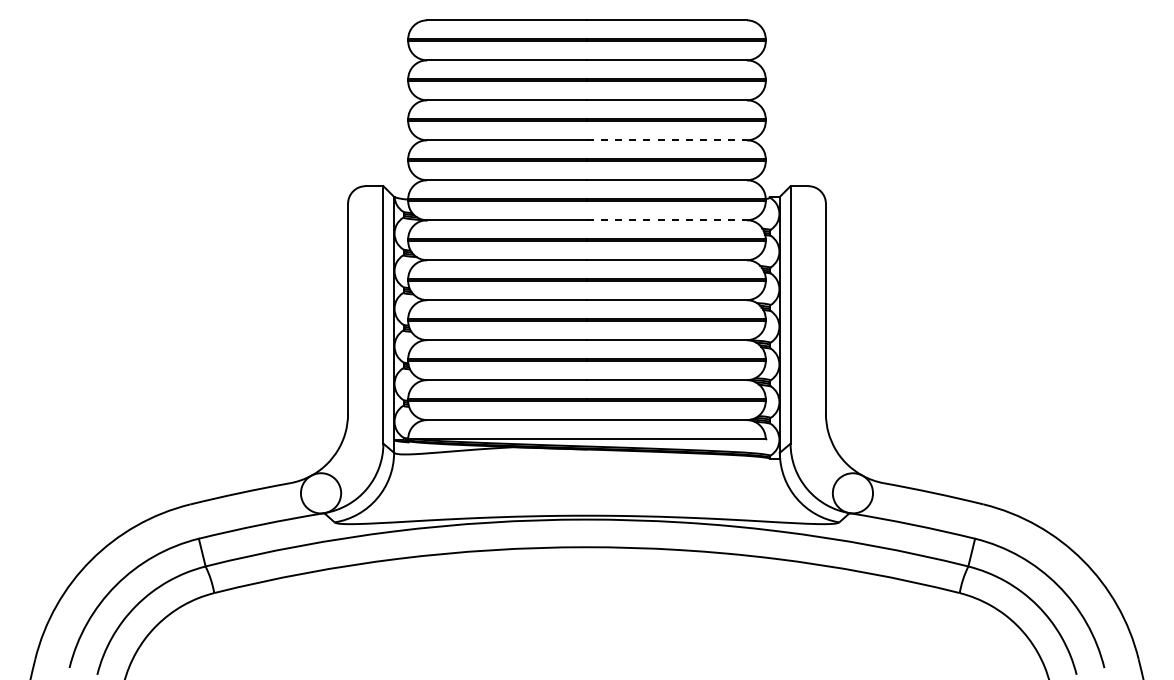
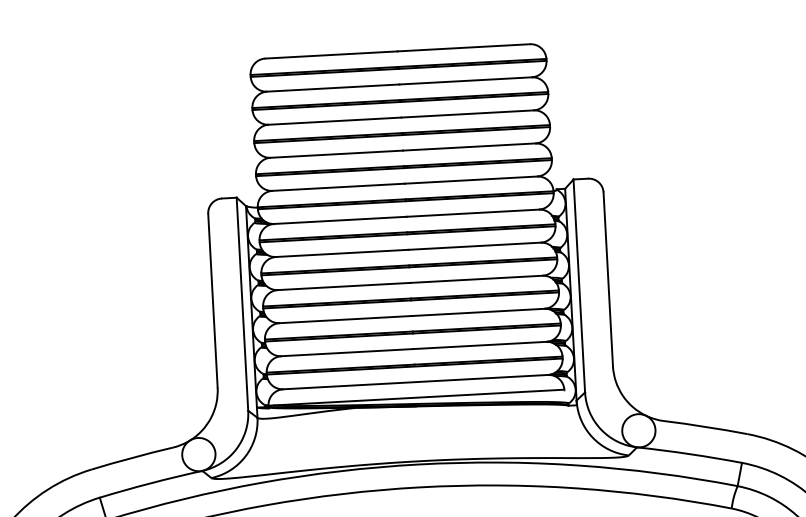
line: (666, 140) -> (468, 147), dashed -> solid
line: (666, 220) -> (472, 213), dashed -> solid

